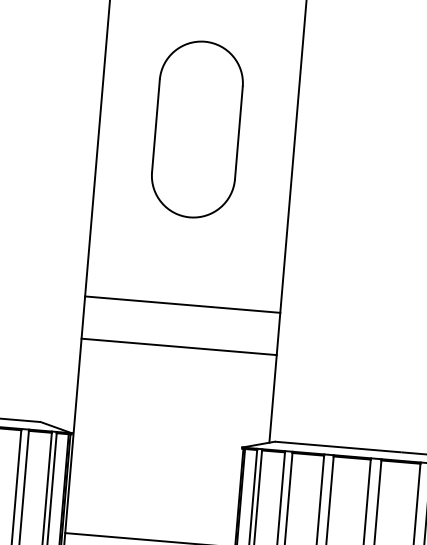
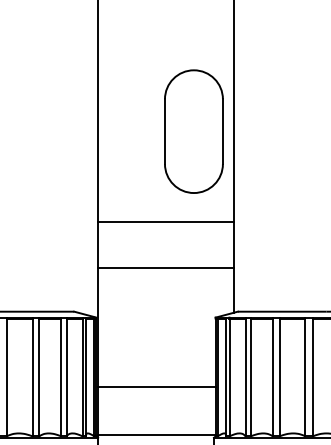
part: (196, 129) -> (193, 131), moved
line: (178, 346) -> (165, 268), moved

